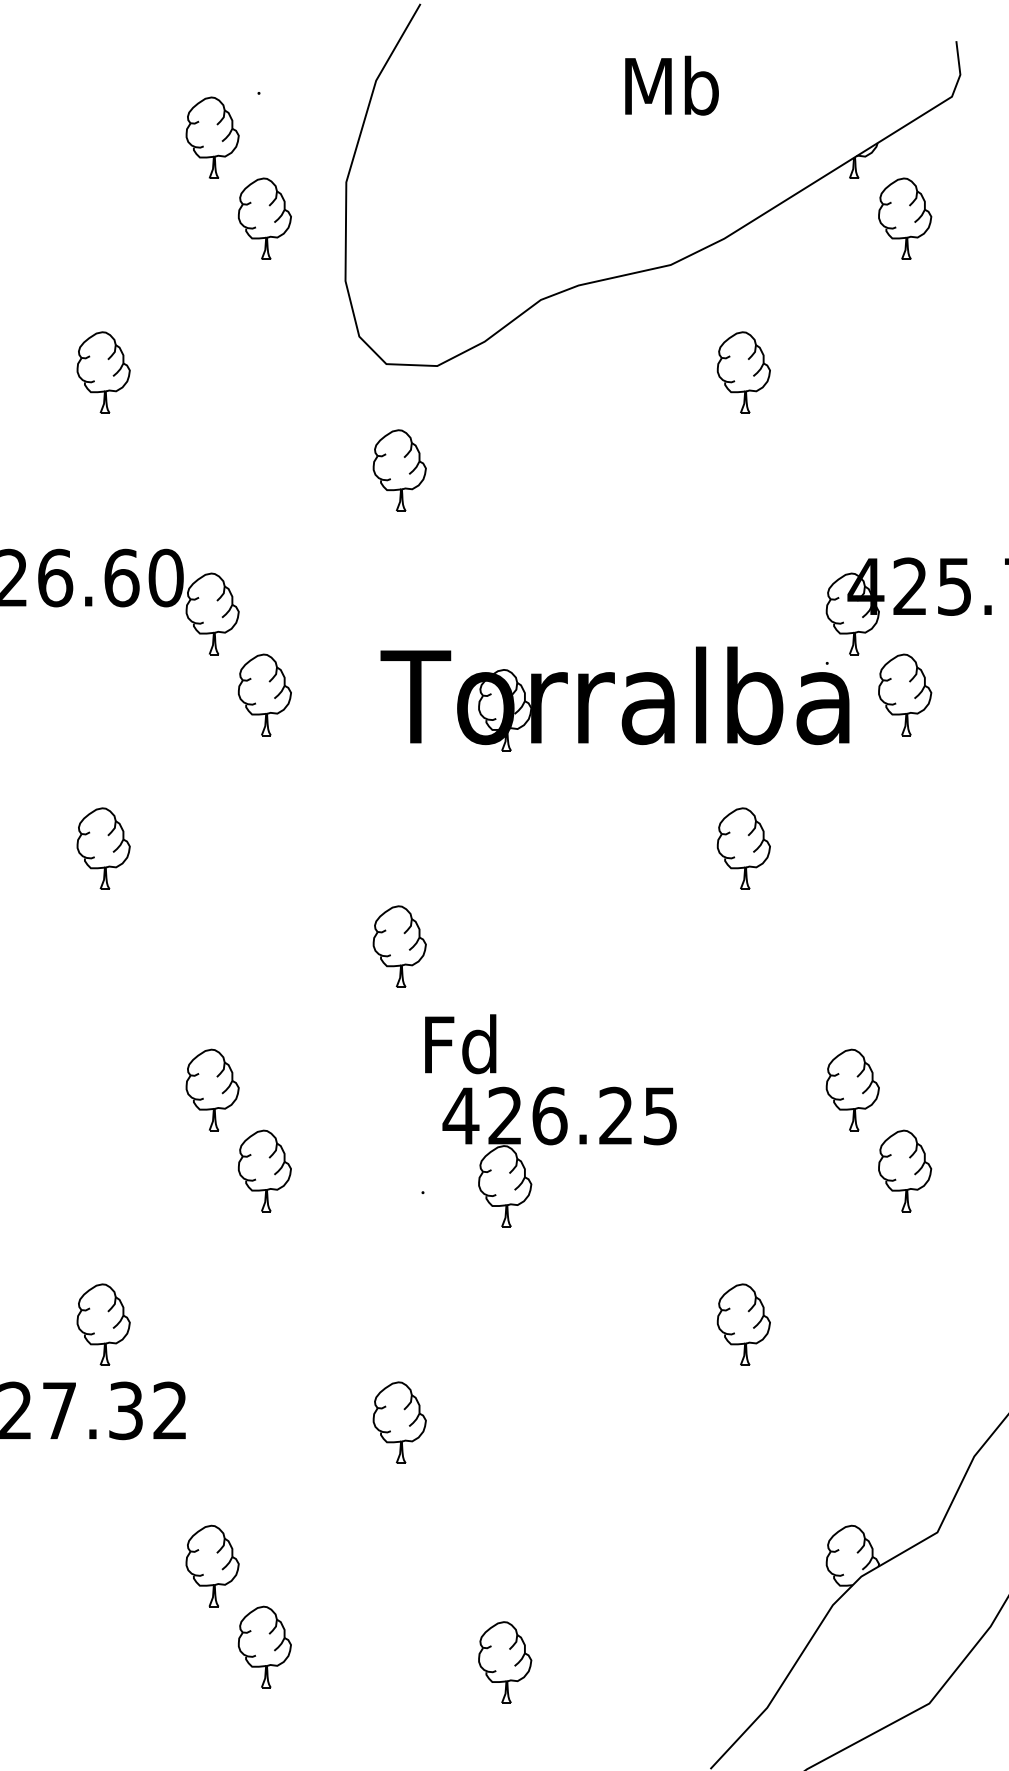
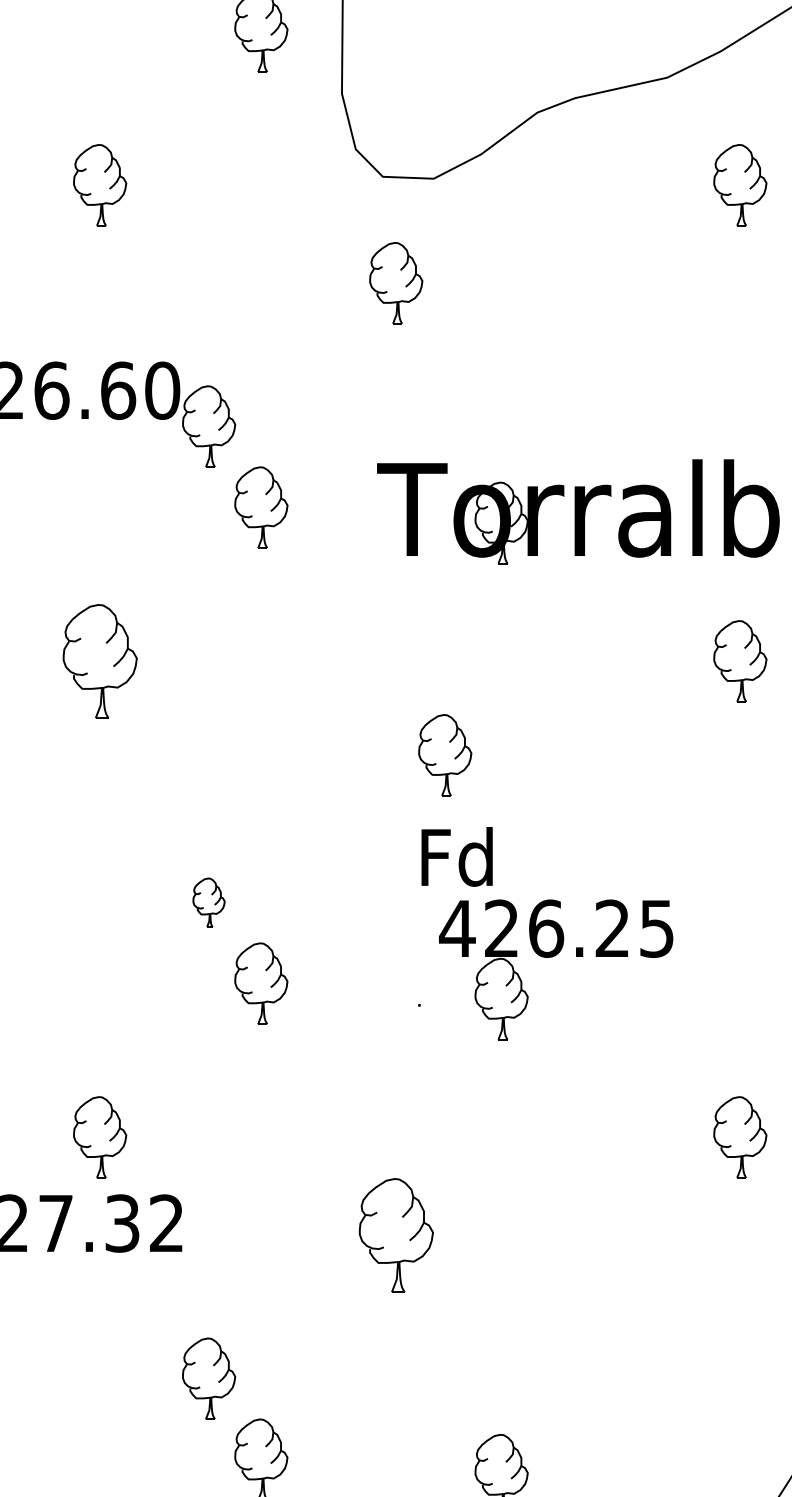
part: (103, 848) -> (99, 661), size x1.4
part: (399, 946) -> (444, 755), moved
part: (212, 1089) -> (208, 902), size x0.6
part: (399, 1422) -> (395, 1235), size x1.4

